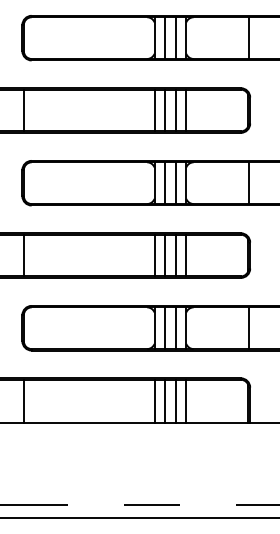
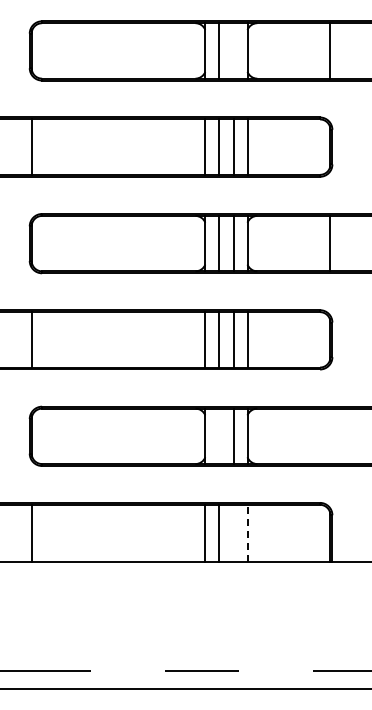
line: (175, 37) -> (233, 50), removed
line: (165, 328) -> (219, 436), removed
line: (248, 328) -> (330, 436), removed
line: (175, 401) -> (233, 533), removed
line: (186, 401) -> (247, 533), solid -> dashed

